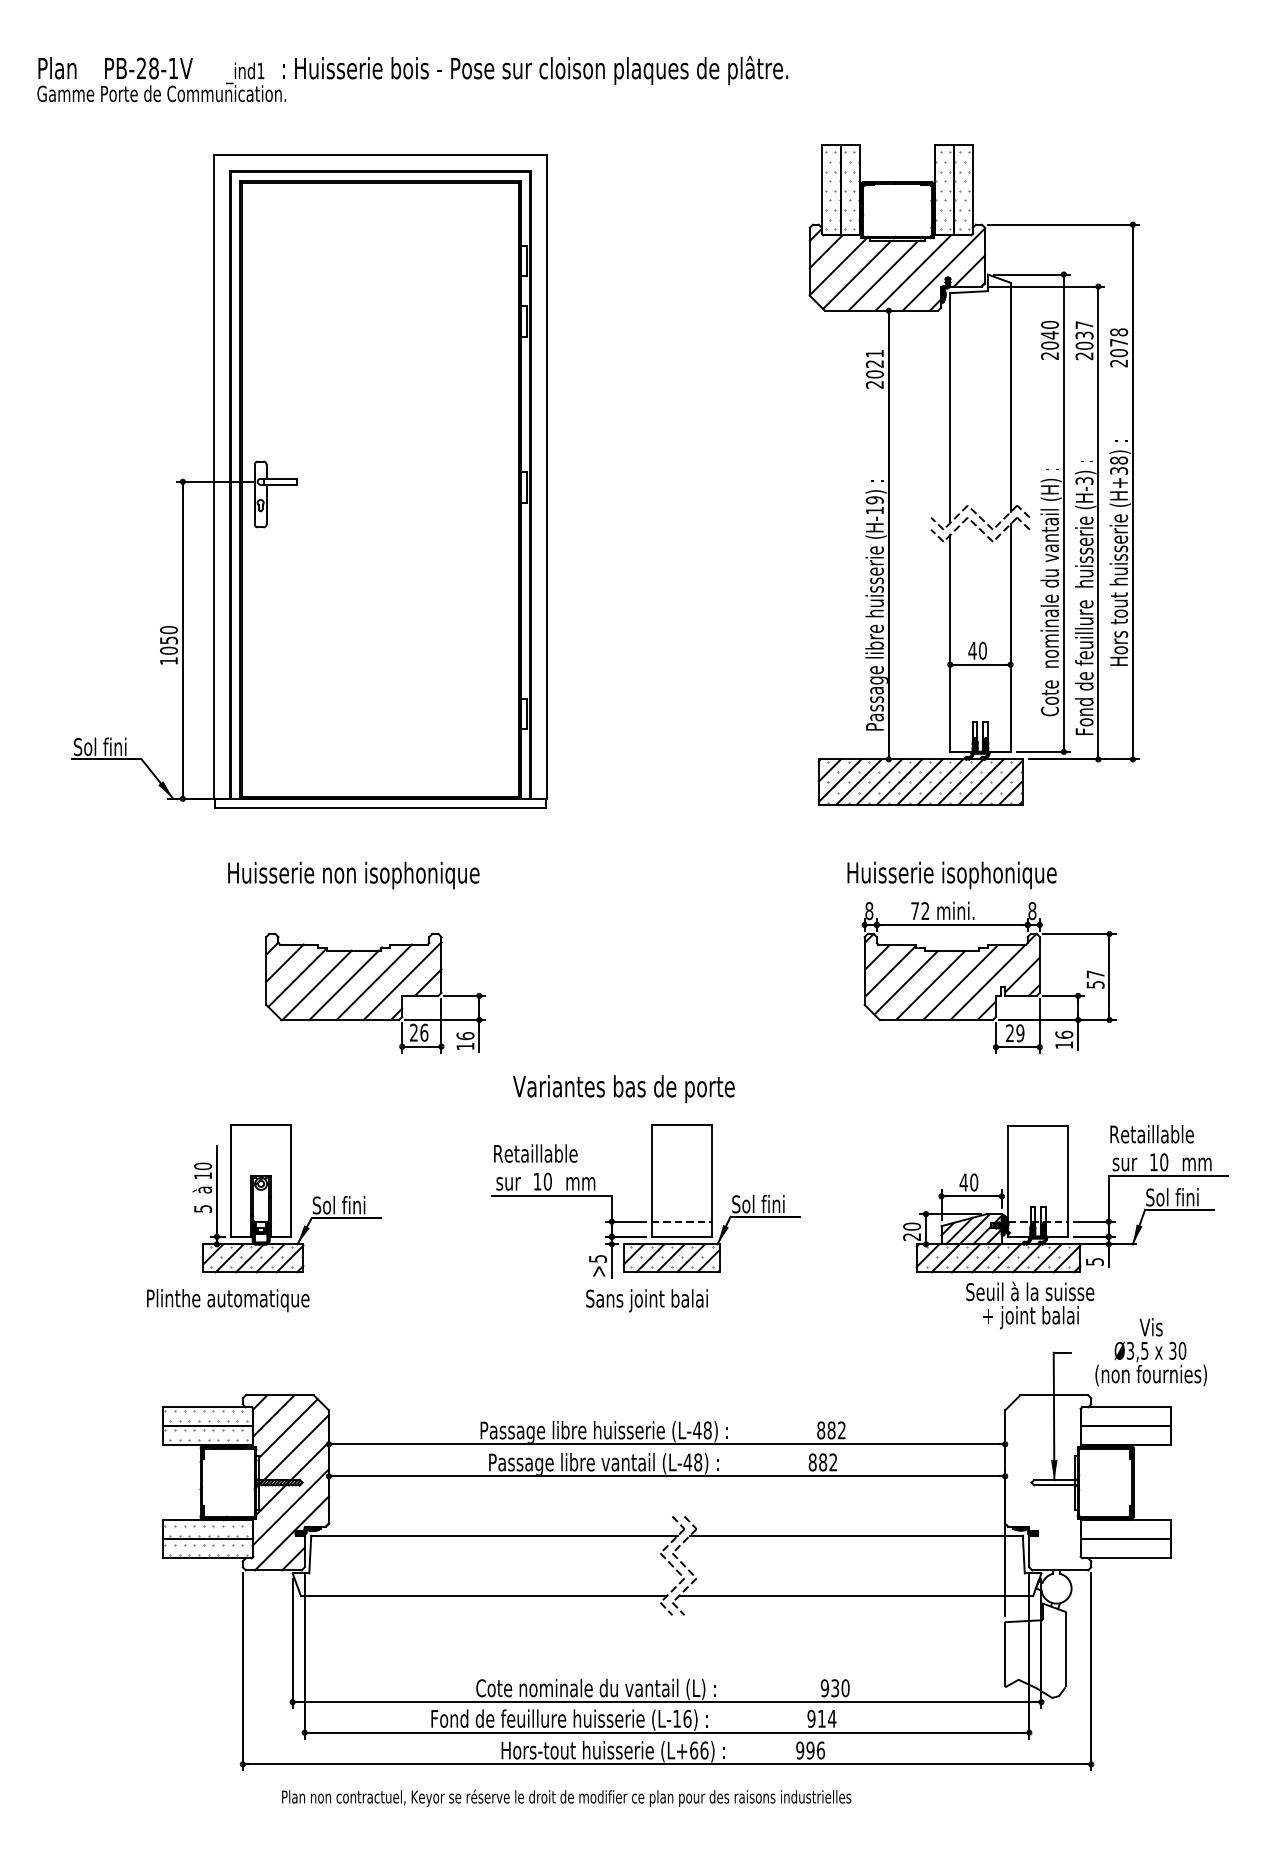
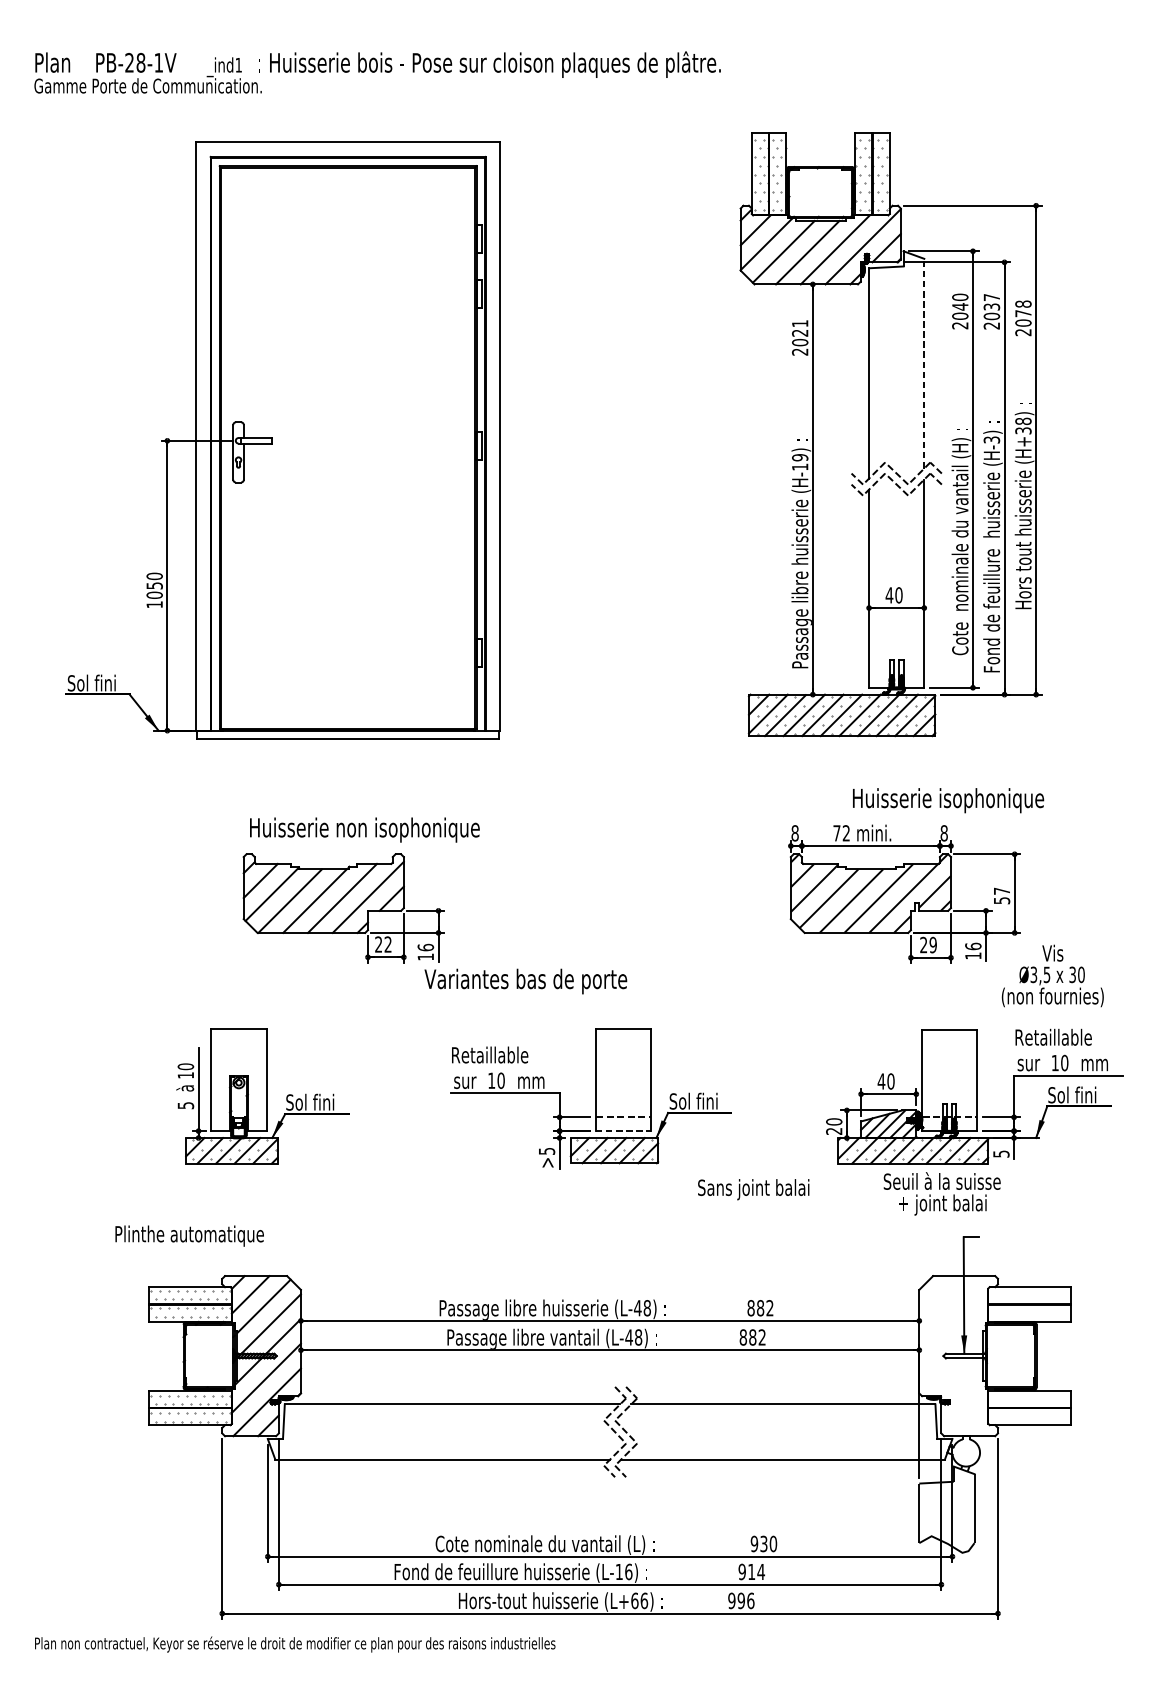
line: (1010, 397) -> (924, 363), solid -> dashed
text: (353, 875) -> (364, 830), moved
text: (951, 875) -> (947, 800), moved
text: (424, 1032) -> (388, 944), 26 -> 22
text: (623, 1089) -> (525, 981), moved
line: (682, 1236) -> (624, 1130), solid -> dashed
text: (228, 1300) -> (189, 1236), moved
text: (646, 1300) -> (753, 1189), moved
text: (1150, 1352) -> (1052, 976), moved
text: (566, 1797) -> (295, 1643), moved

